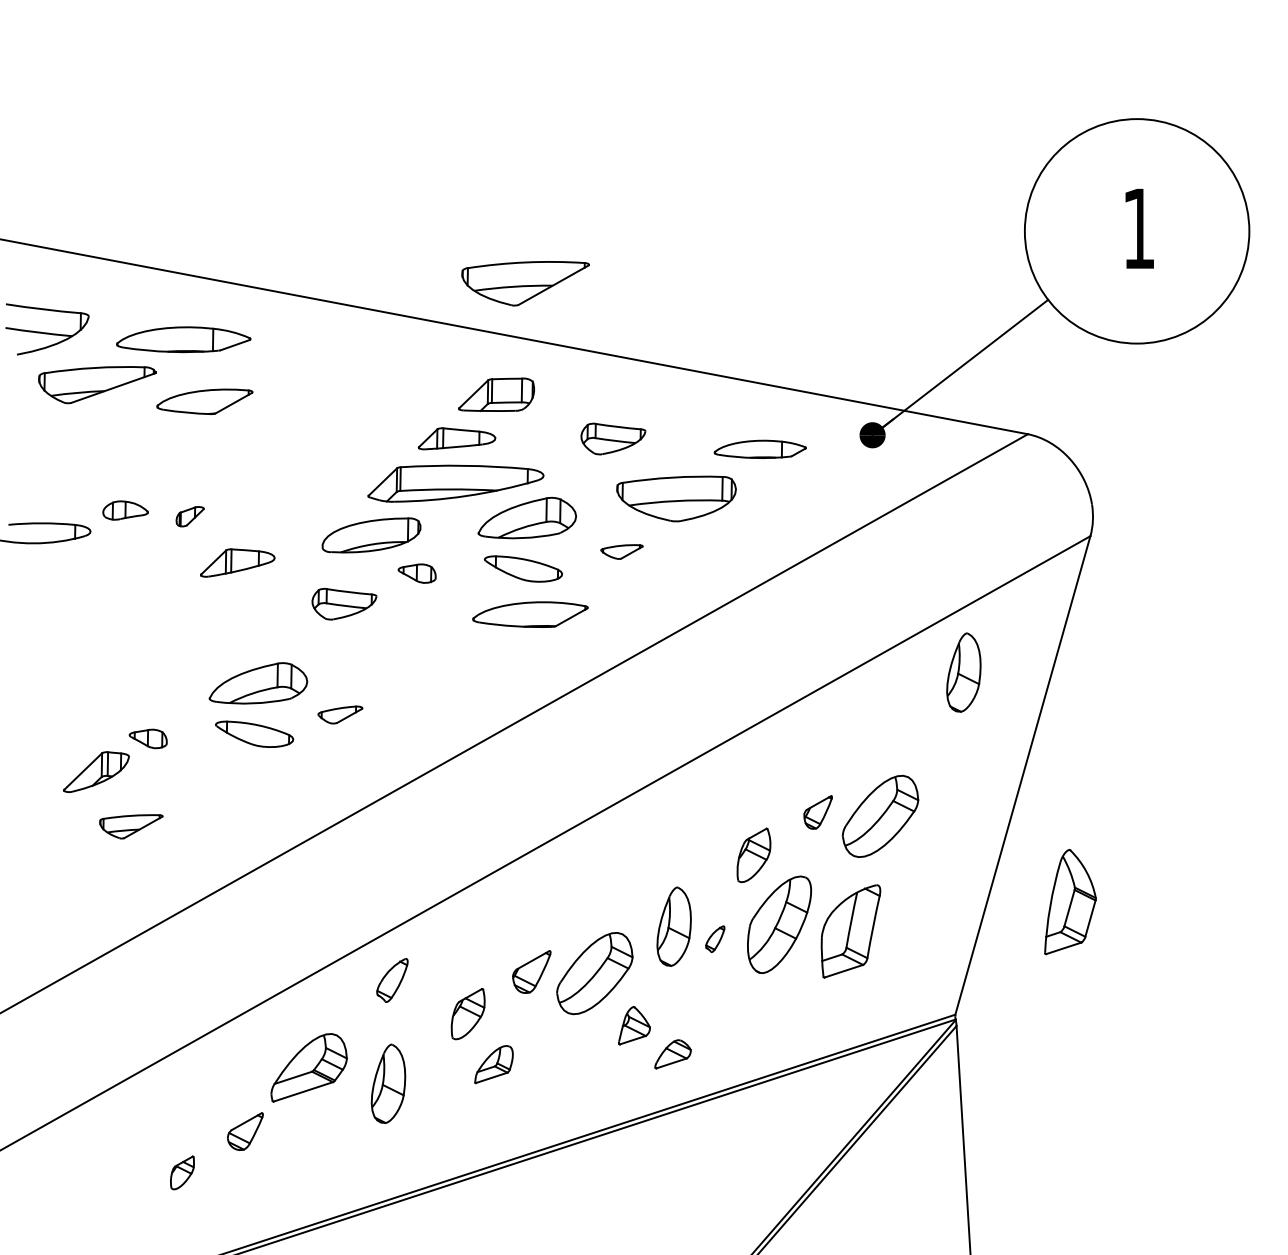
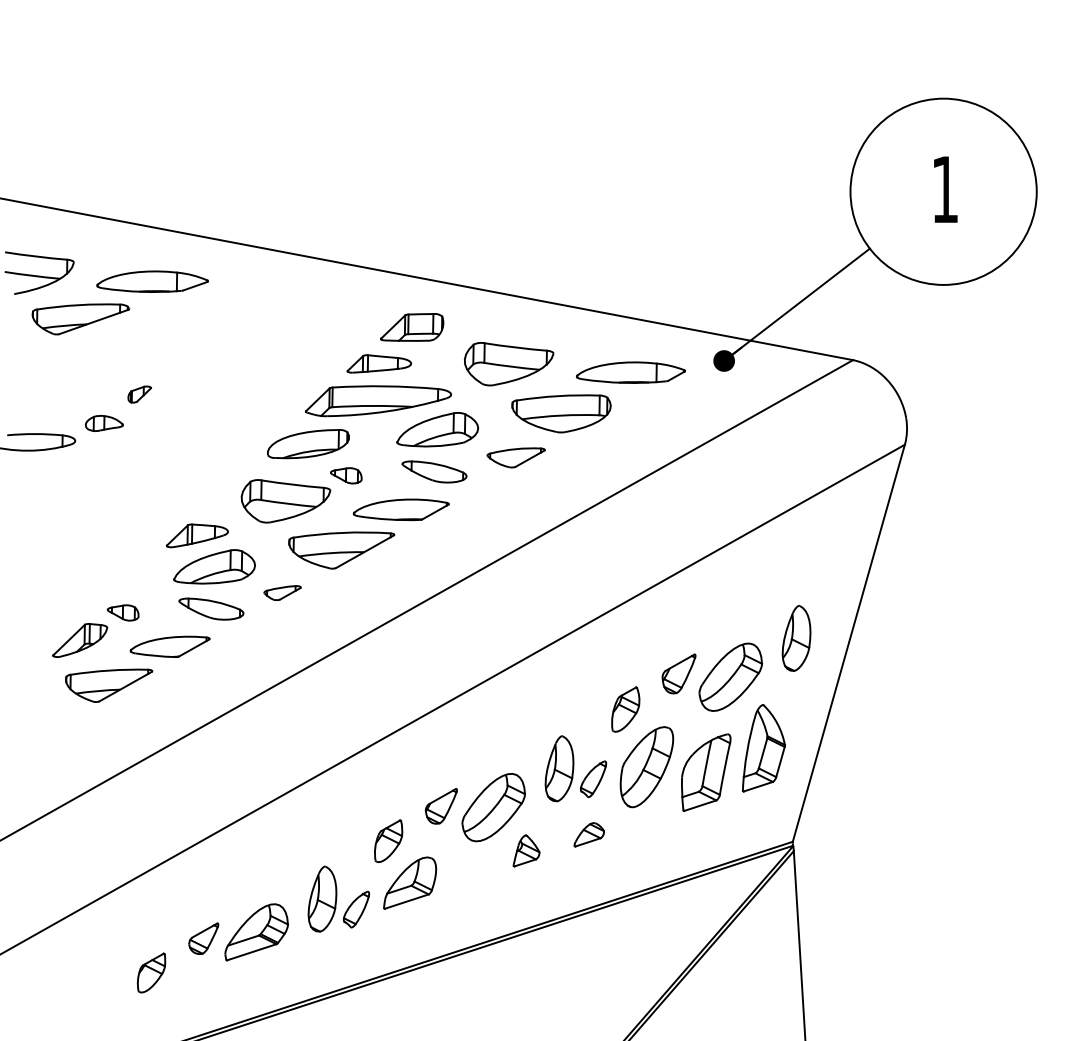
part: (525, 283) -> (341, 550), moved
part: (204, 401) -> (169, 646), moved
part: (613, 438) -> (509, 363), size x1.67
part: (760, 449) -> (631, 372), size x1.43
part: (189, 516) -> (139, 394), moved
part: (621, 551) -> (515, 457), size x1.67
part: (237, 562) -> (197, 535), moved
part: (344, 603) -> (286, 500), size x1.67
part: (530, 614) -> (401, 509), moved
part: (963, 672) -> (796, 638), moved
part: (817, 812) -> (678, 673), size x1.43
part: (131, 826) -> (109, 685), size x1.67
part: (1070, 901) -> (763, 747), moved
part: (715, 938) -> (593, 778), size x1.67
part: (392, 980) -> (356, 909), moved
part: (672, 1054) -> (588, 834), moved
part: (493, 1064) -> (409, 883), size x1.67
part: (308, 1067) -> (256, 932), moved
part: (182, 1172) -> (151, 972), size x1.43

